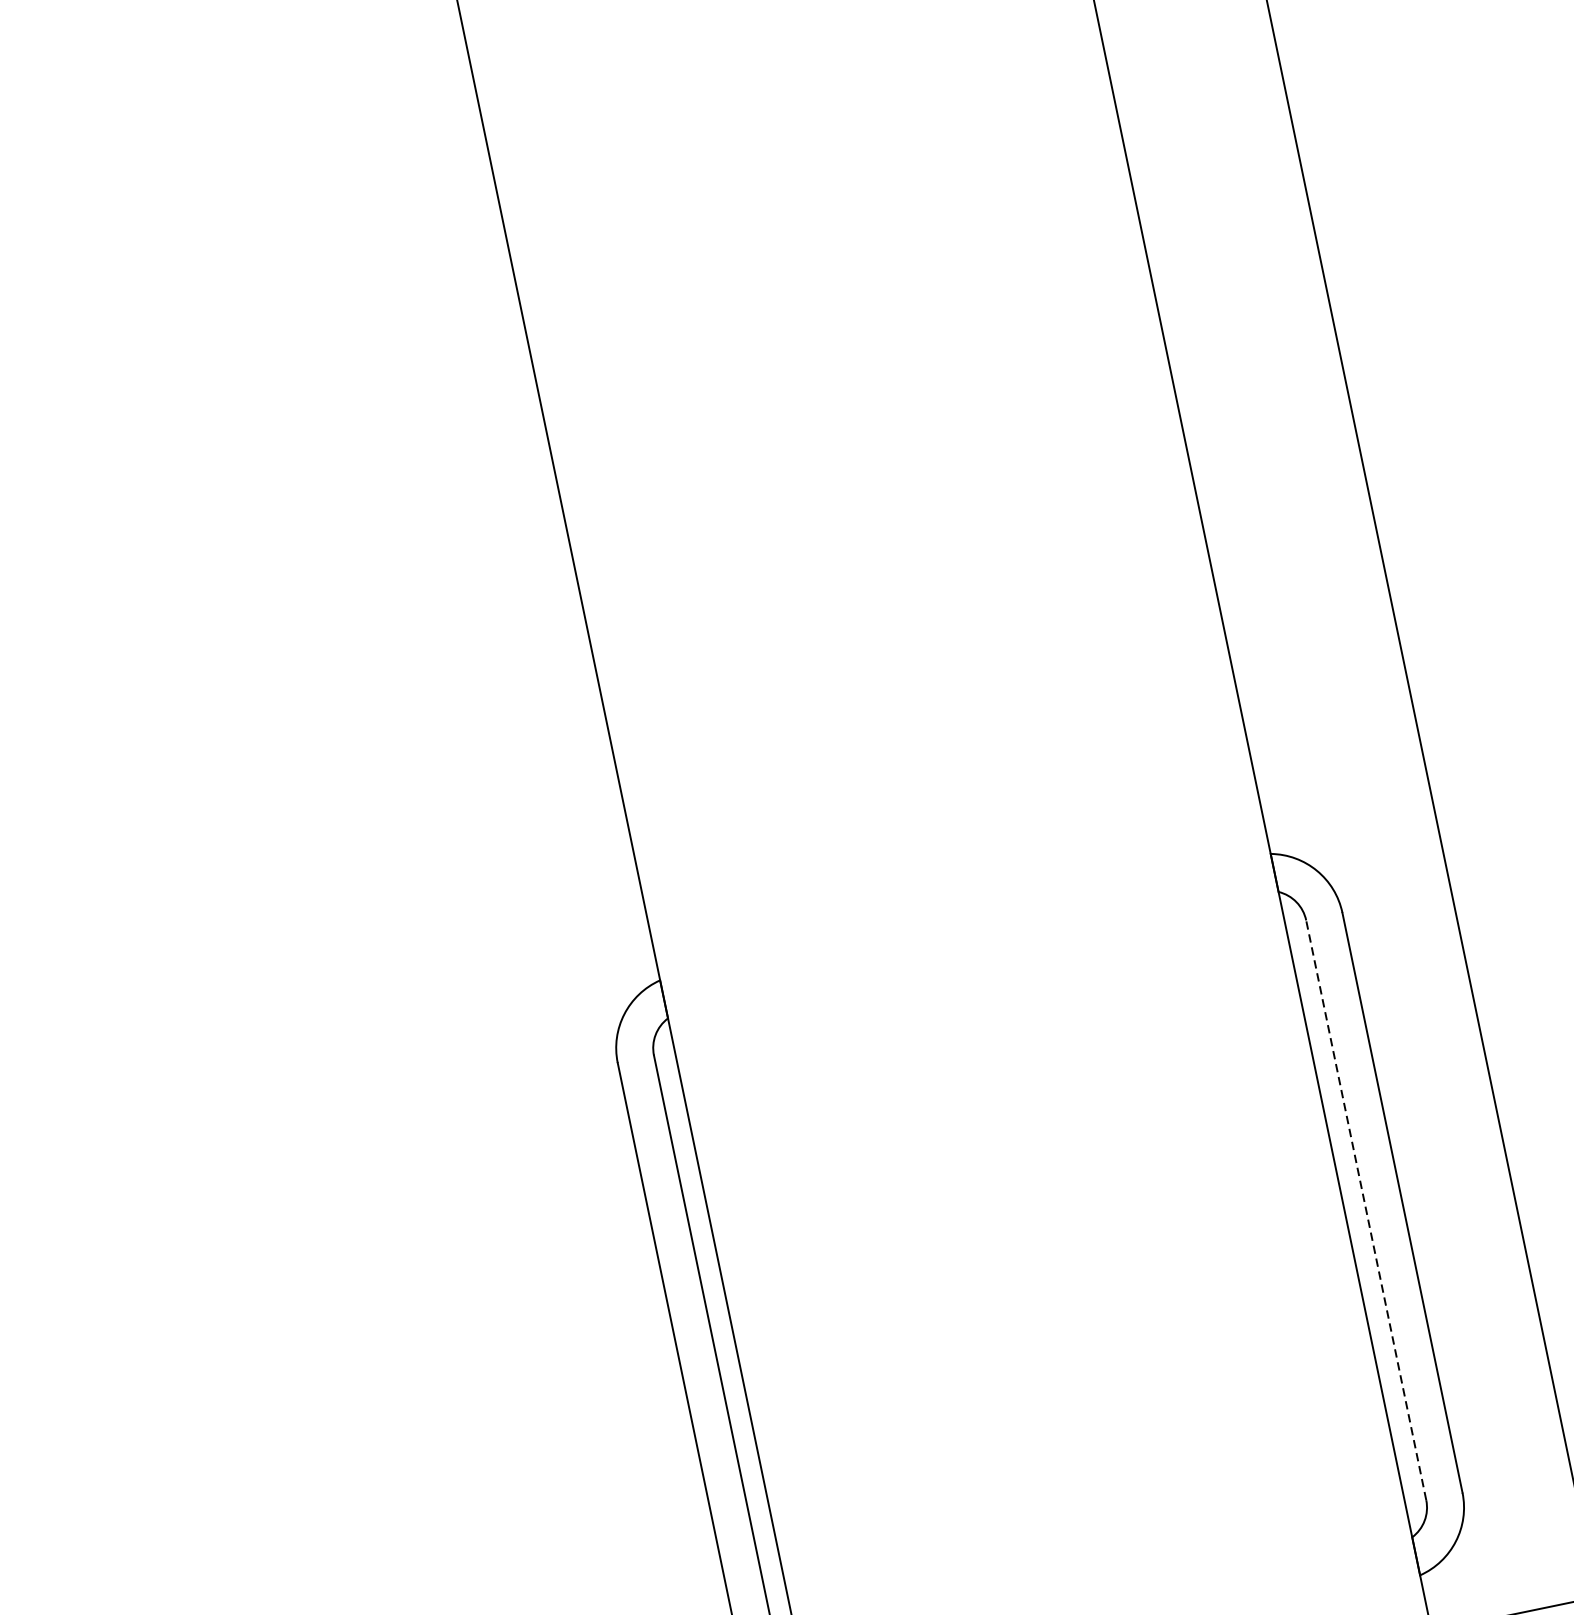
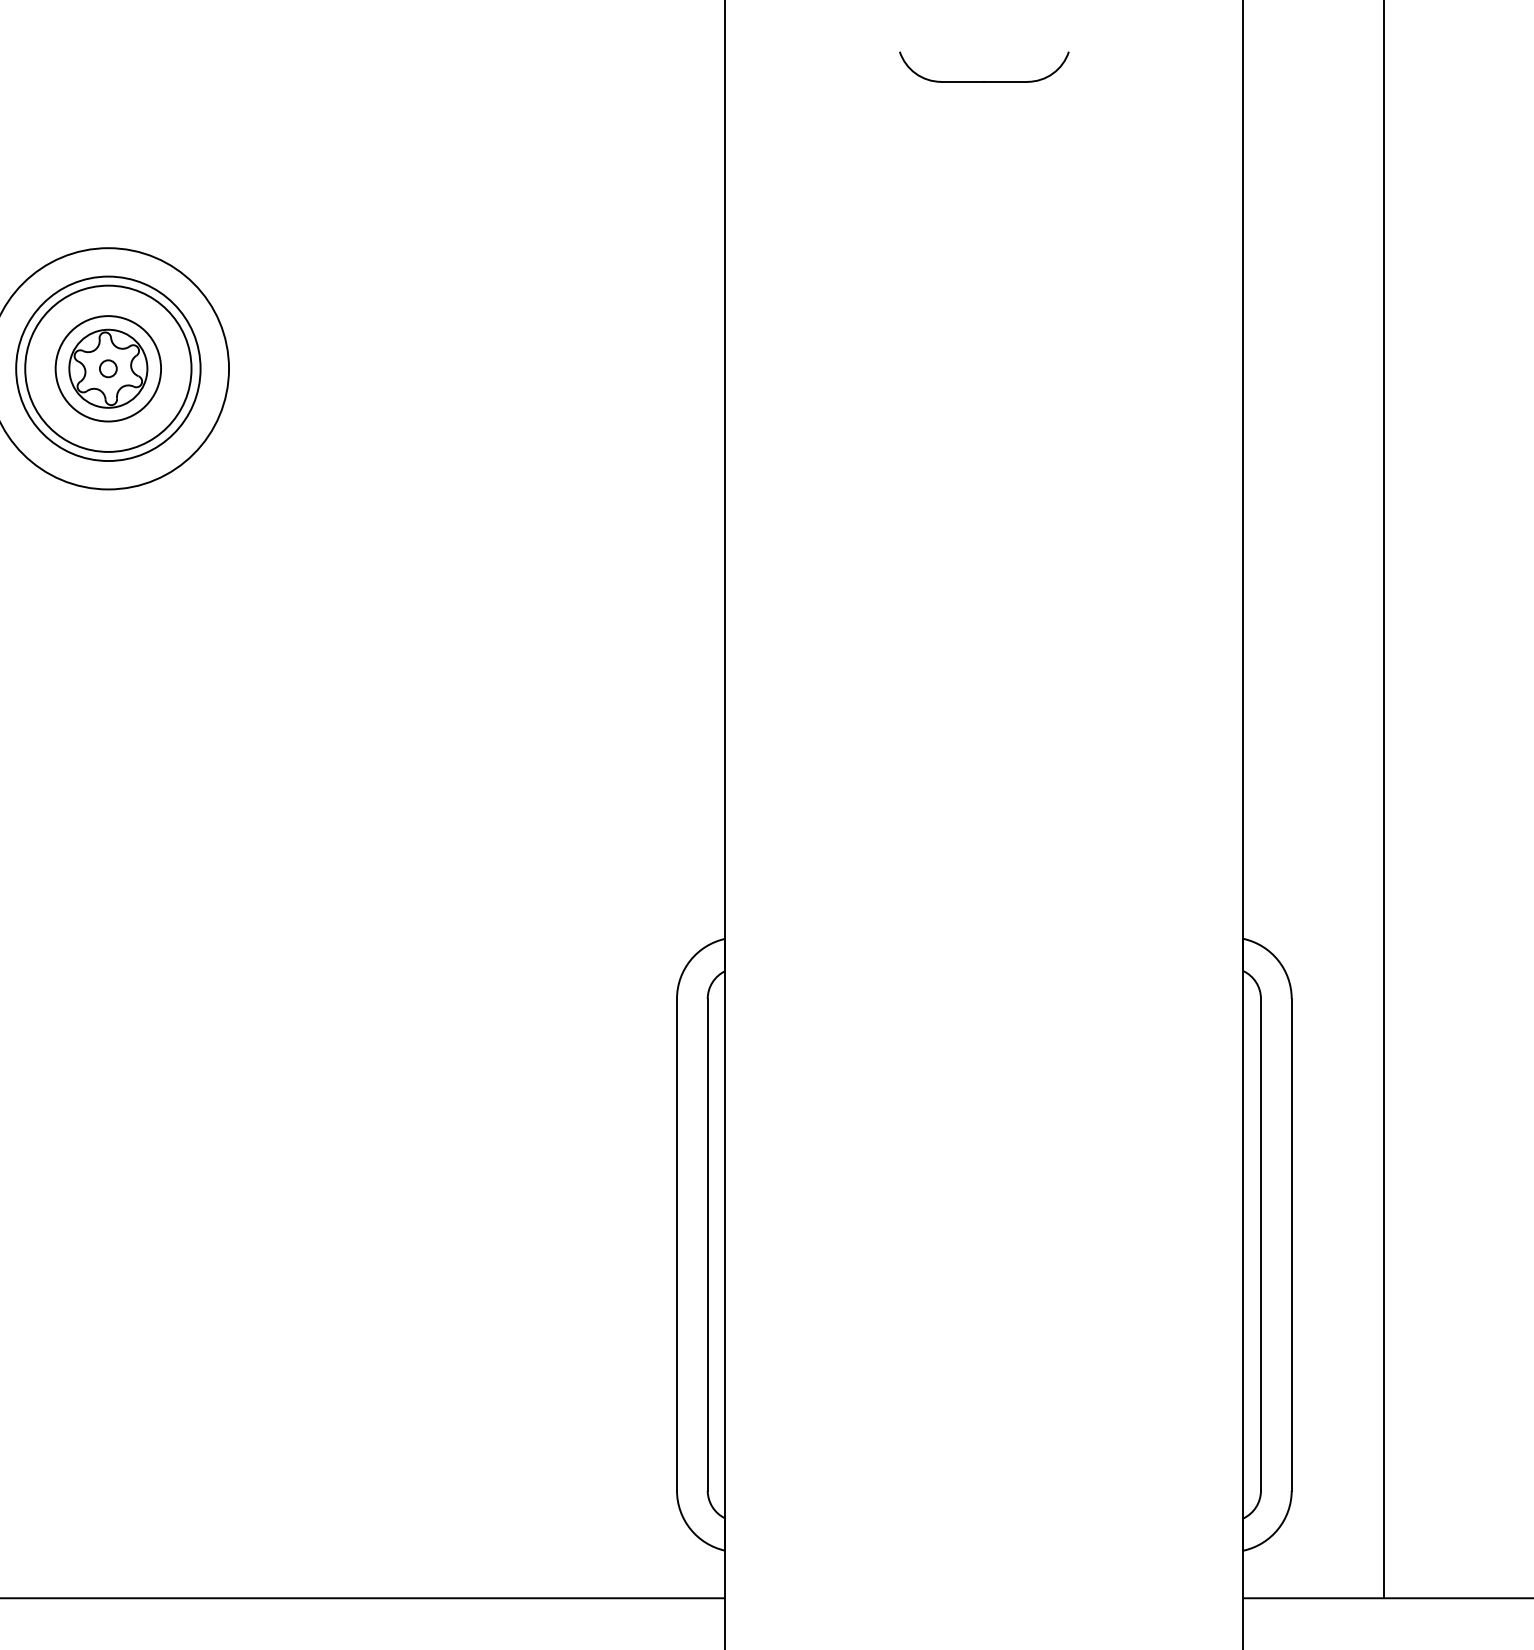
line: (1365, 1210) -> (1260, 1244), dashed -> solid

